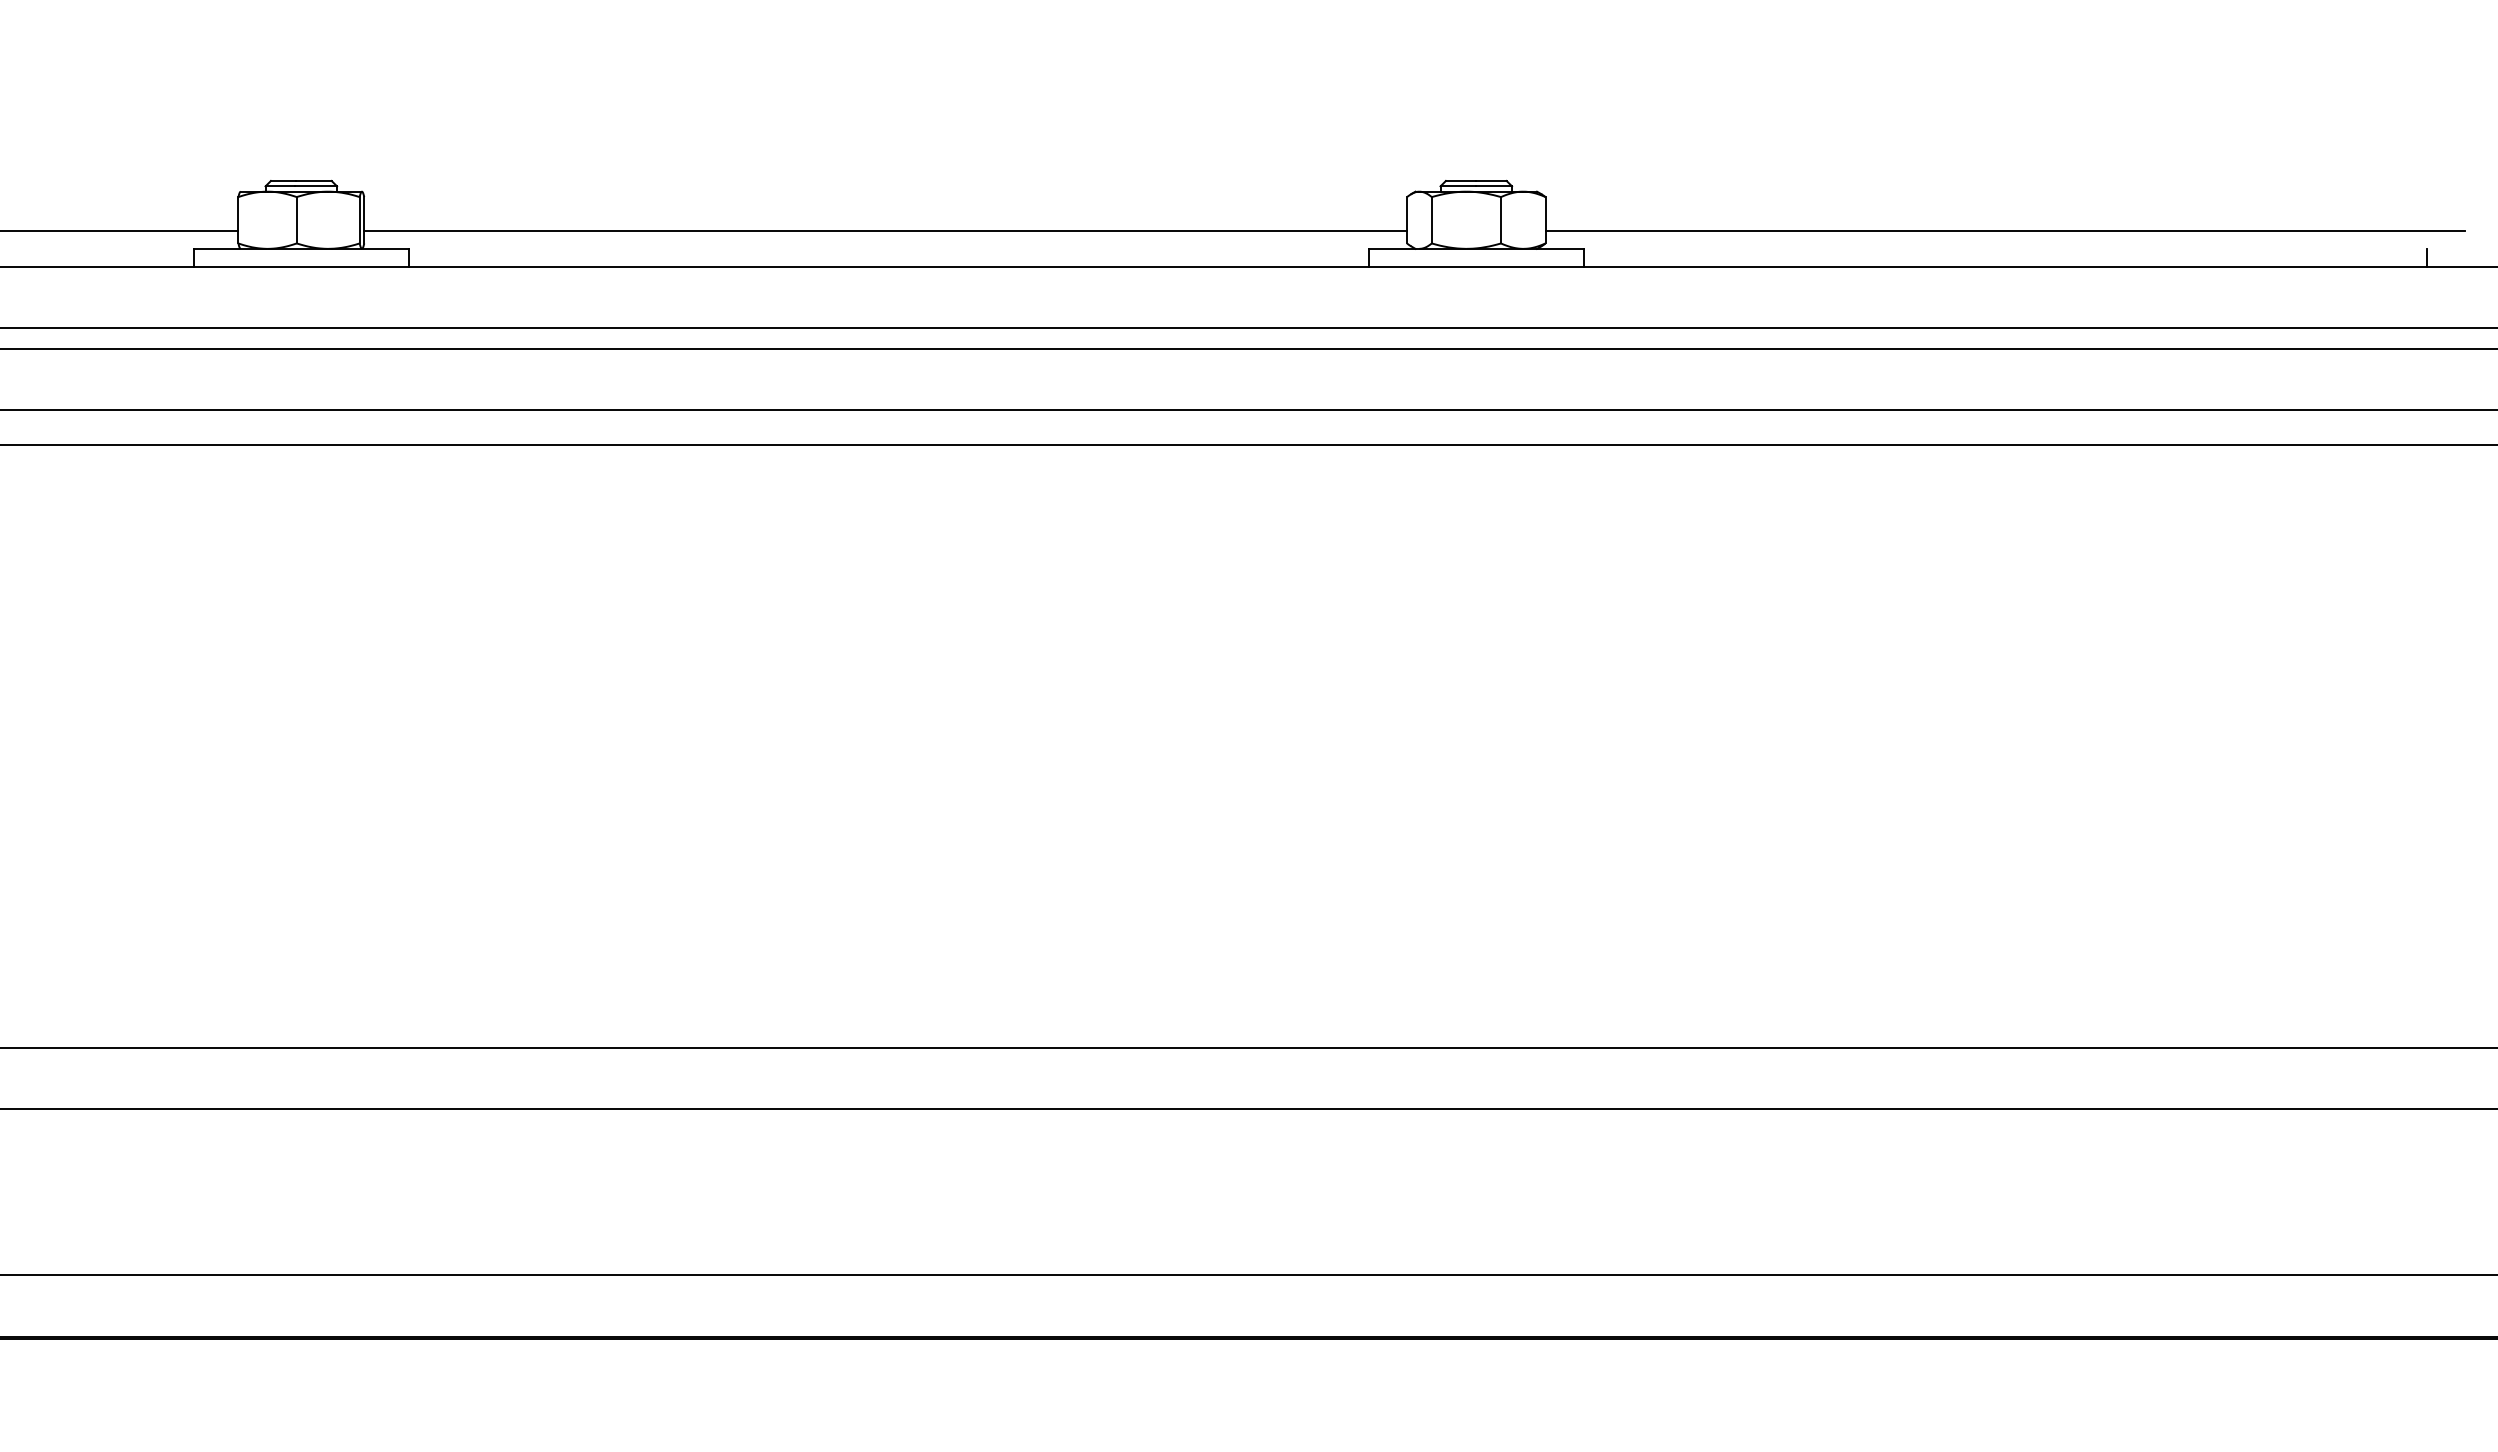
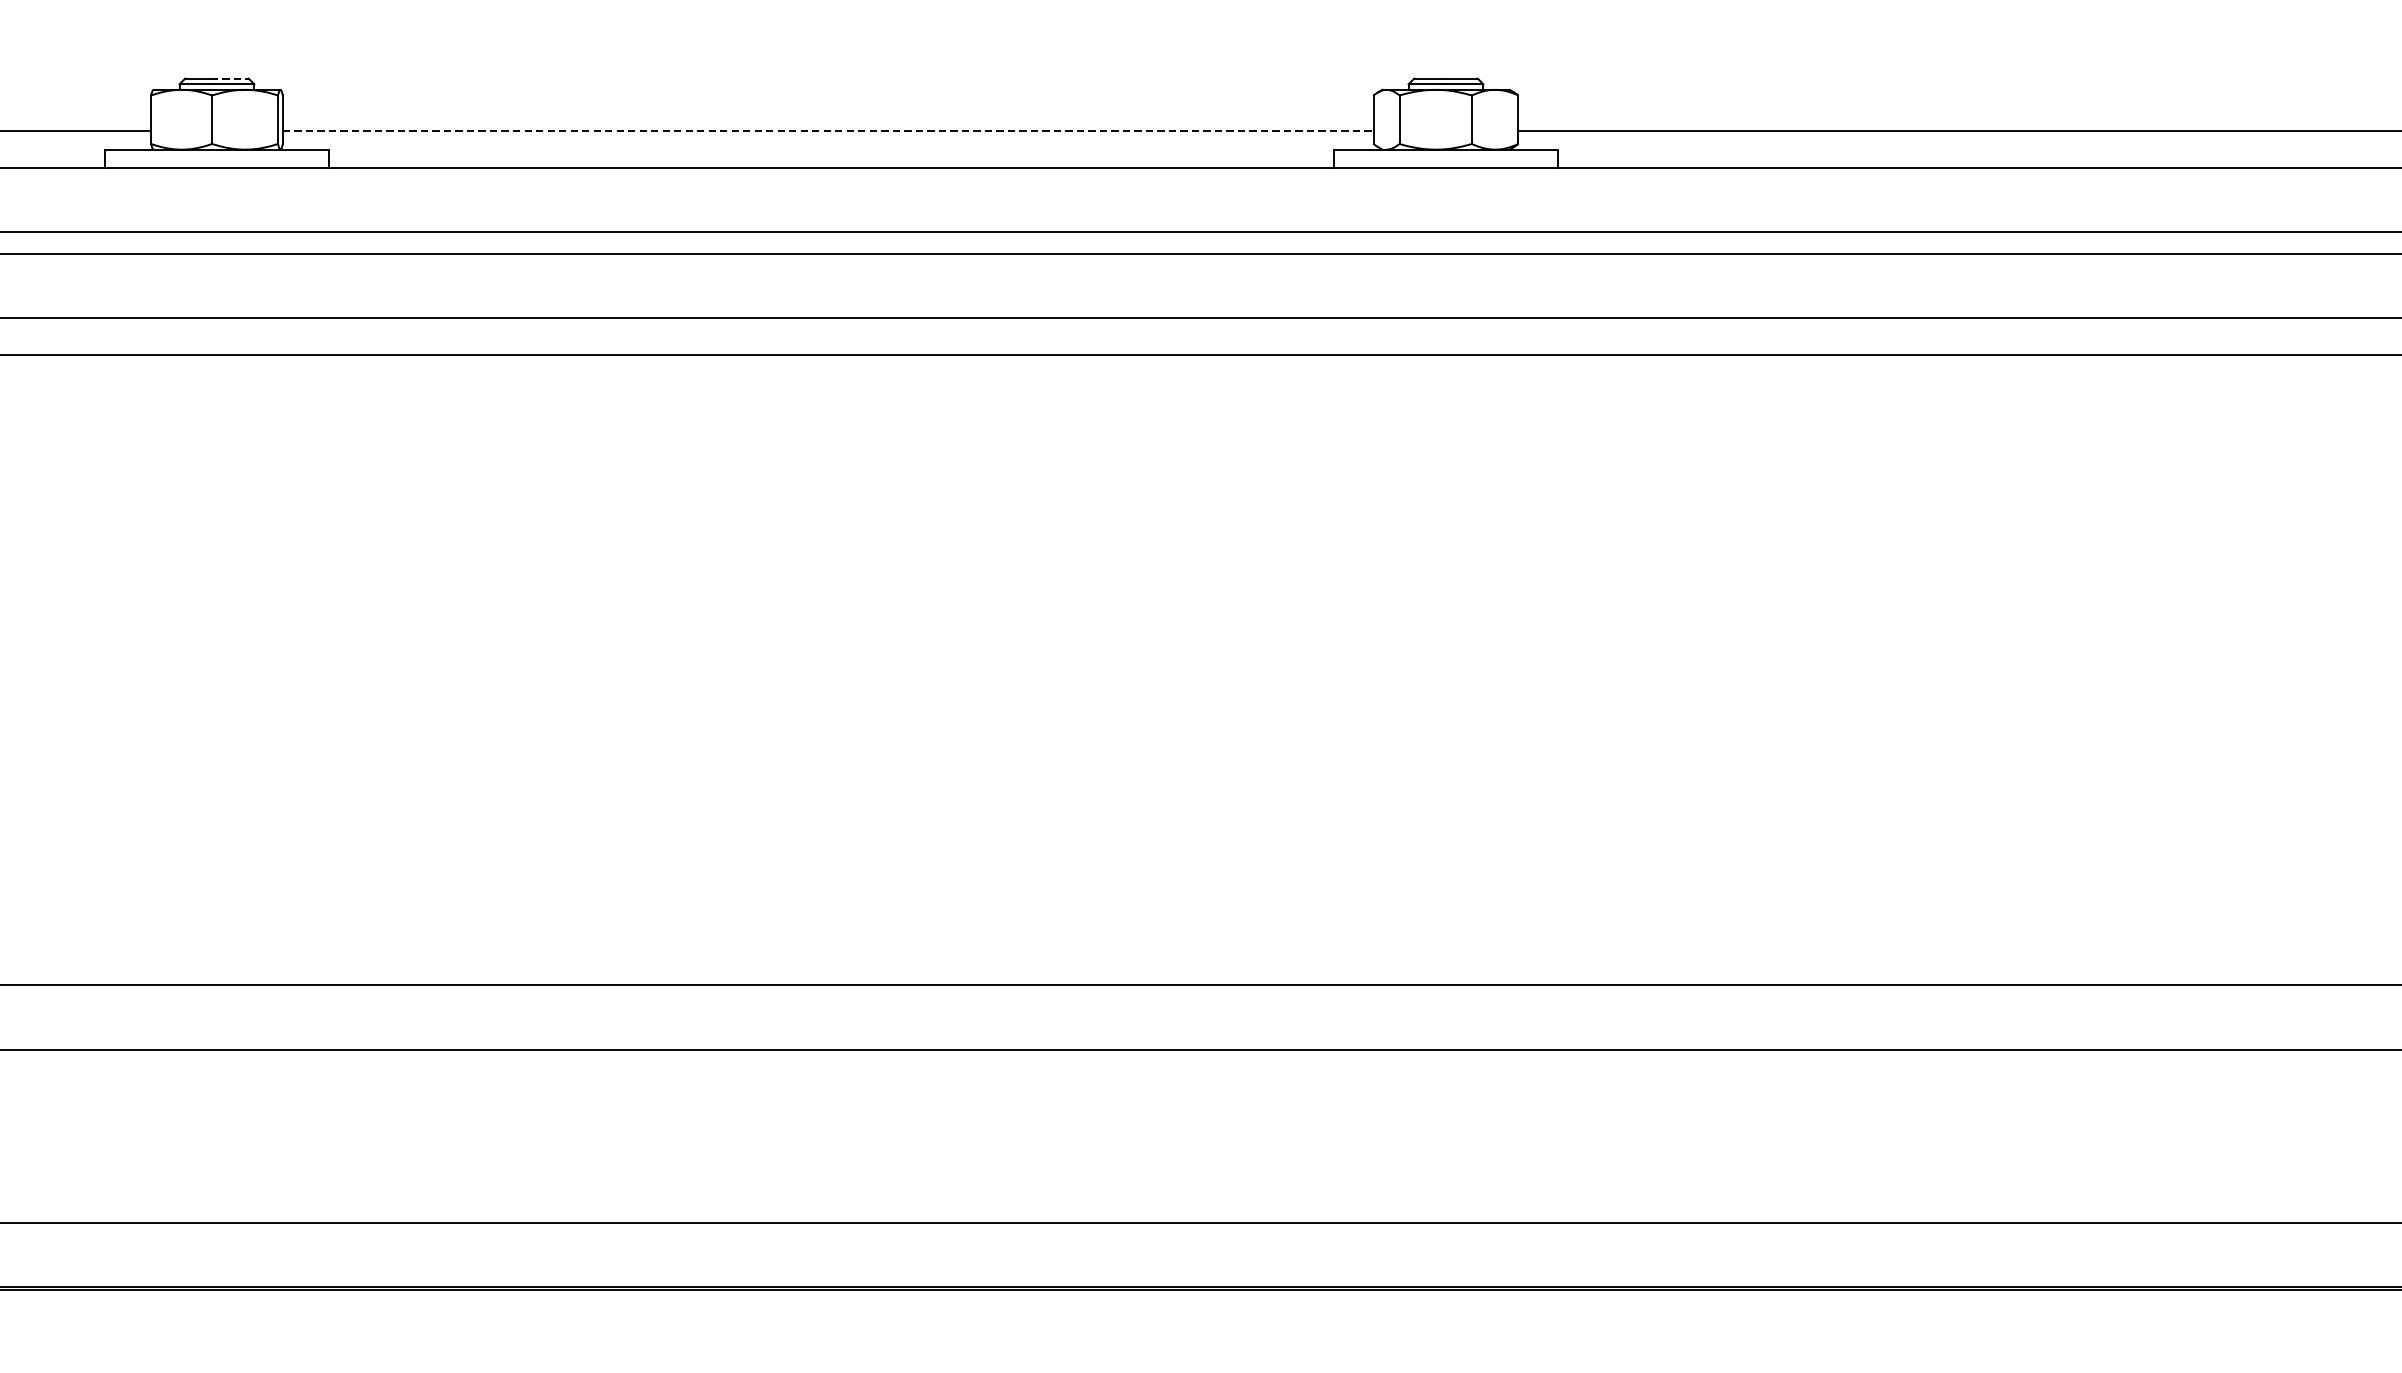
line: (314, 180) -> (230, 78), solid -> dashed
line: (886, 231) -> (829, 131), solid -> dashed

